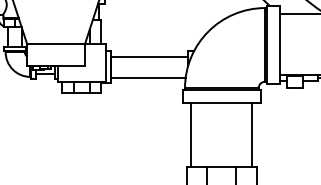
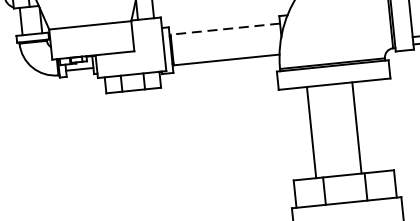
line: (149, 56) -> (224, 29), solid -> dashed
line: (191, 134) -> (311, 132), moved
line: (252, 134) -> (357, 127), moved

